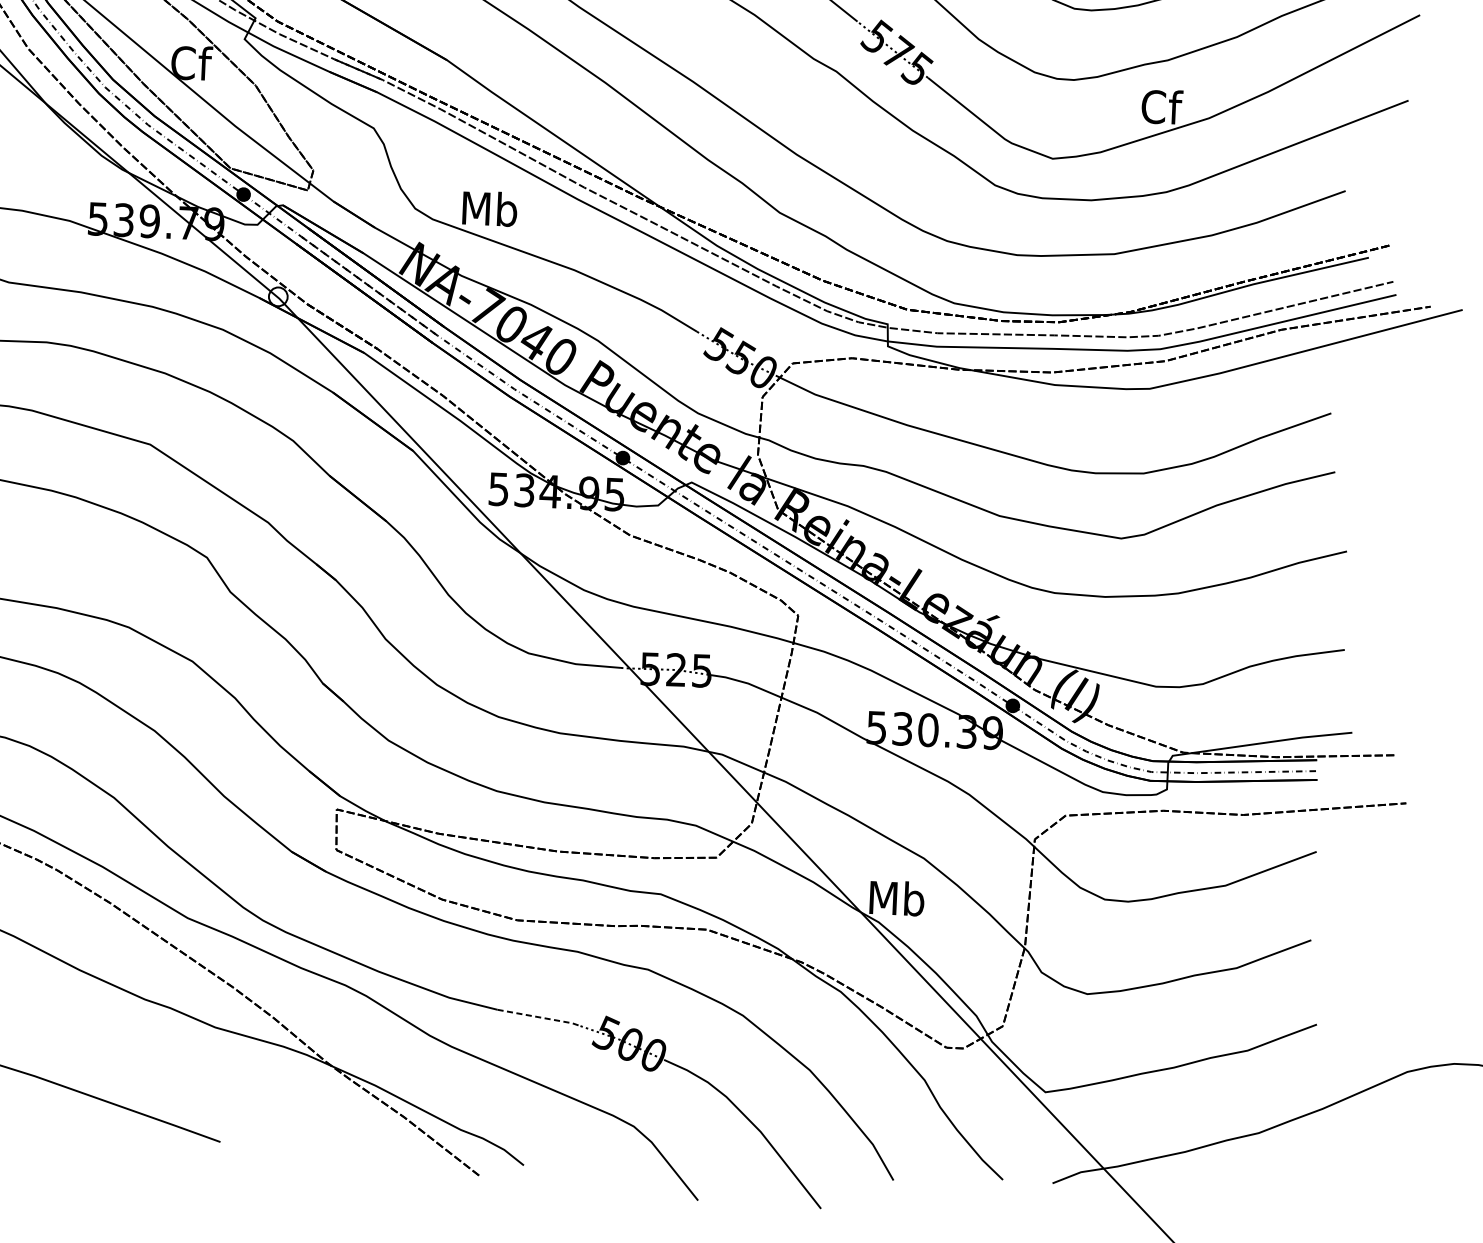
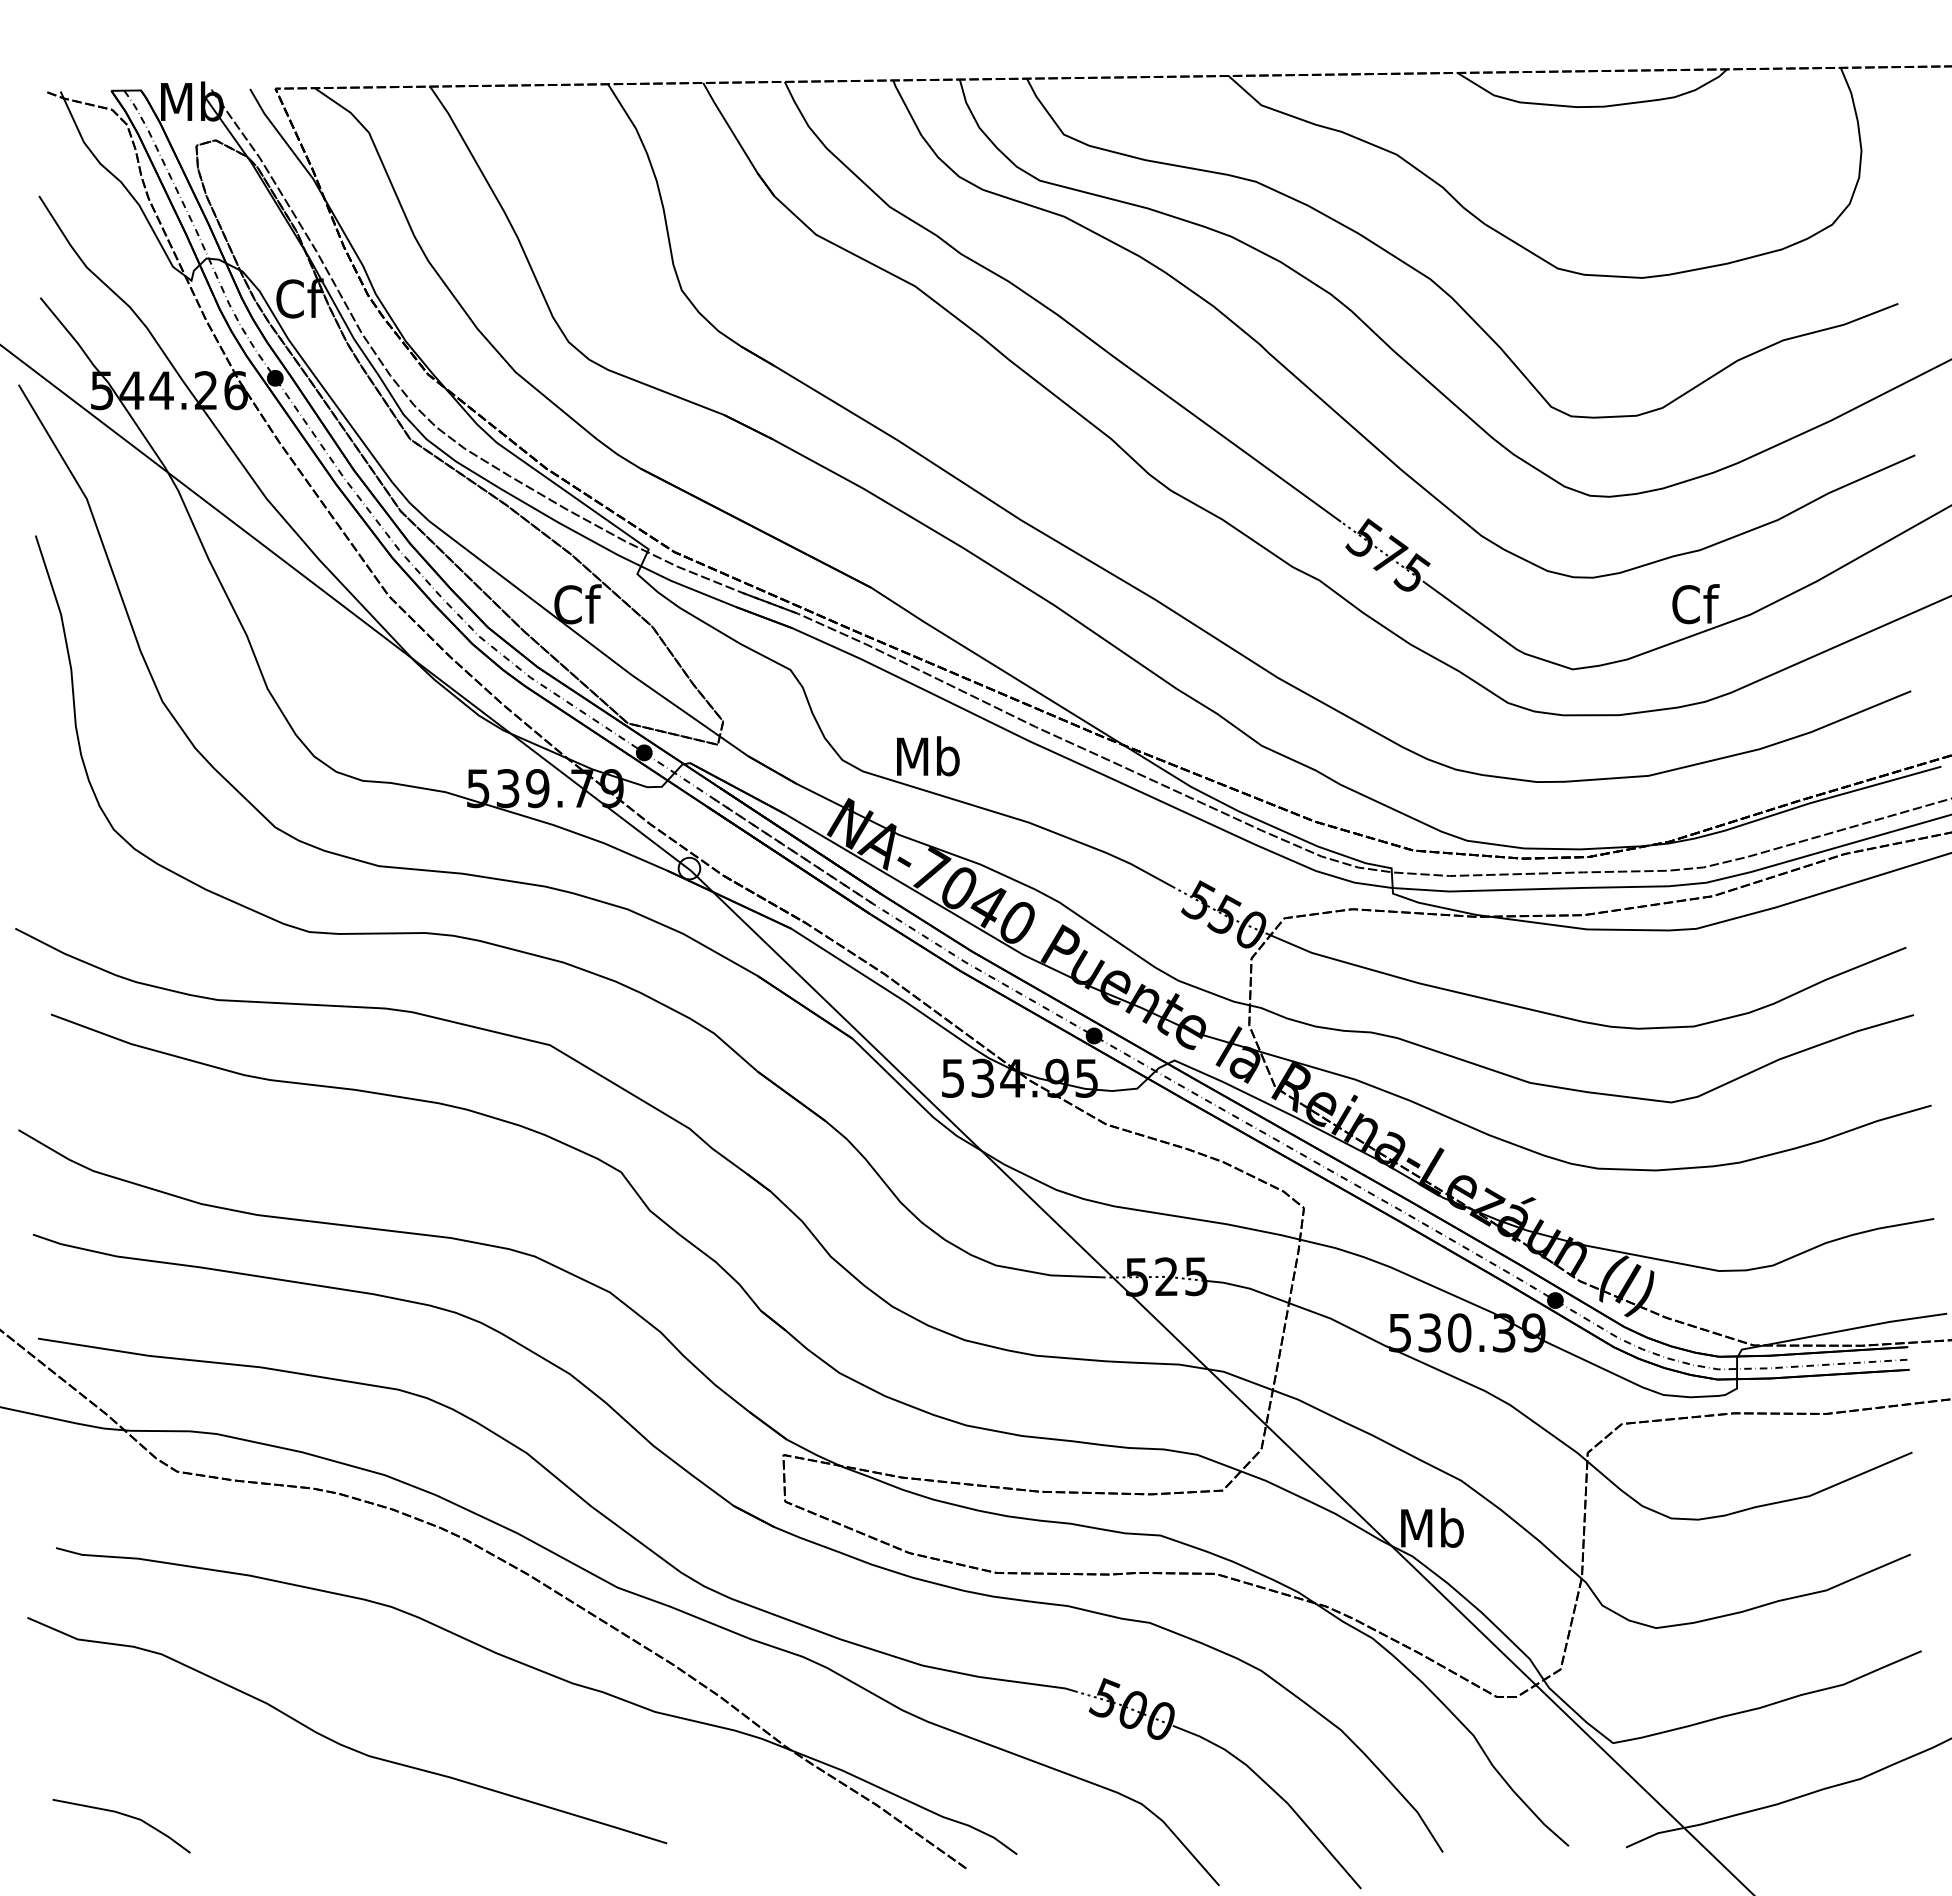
line: (540, 1017) -> (1028, 1683), dashed -> solid

